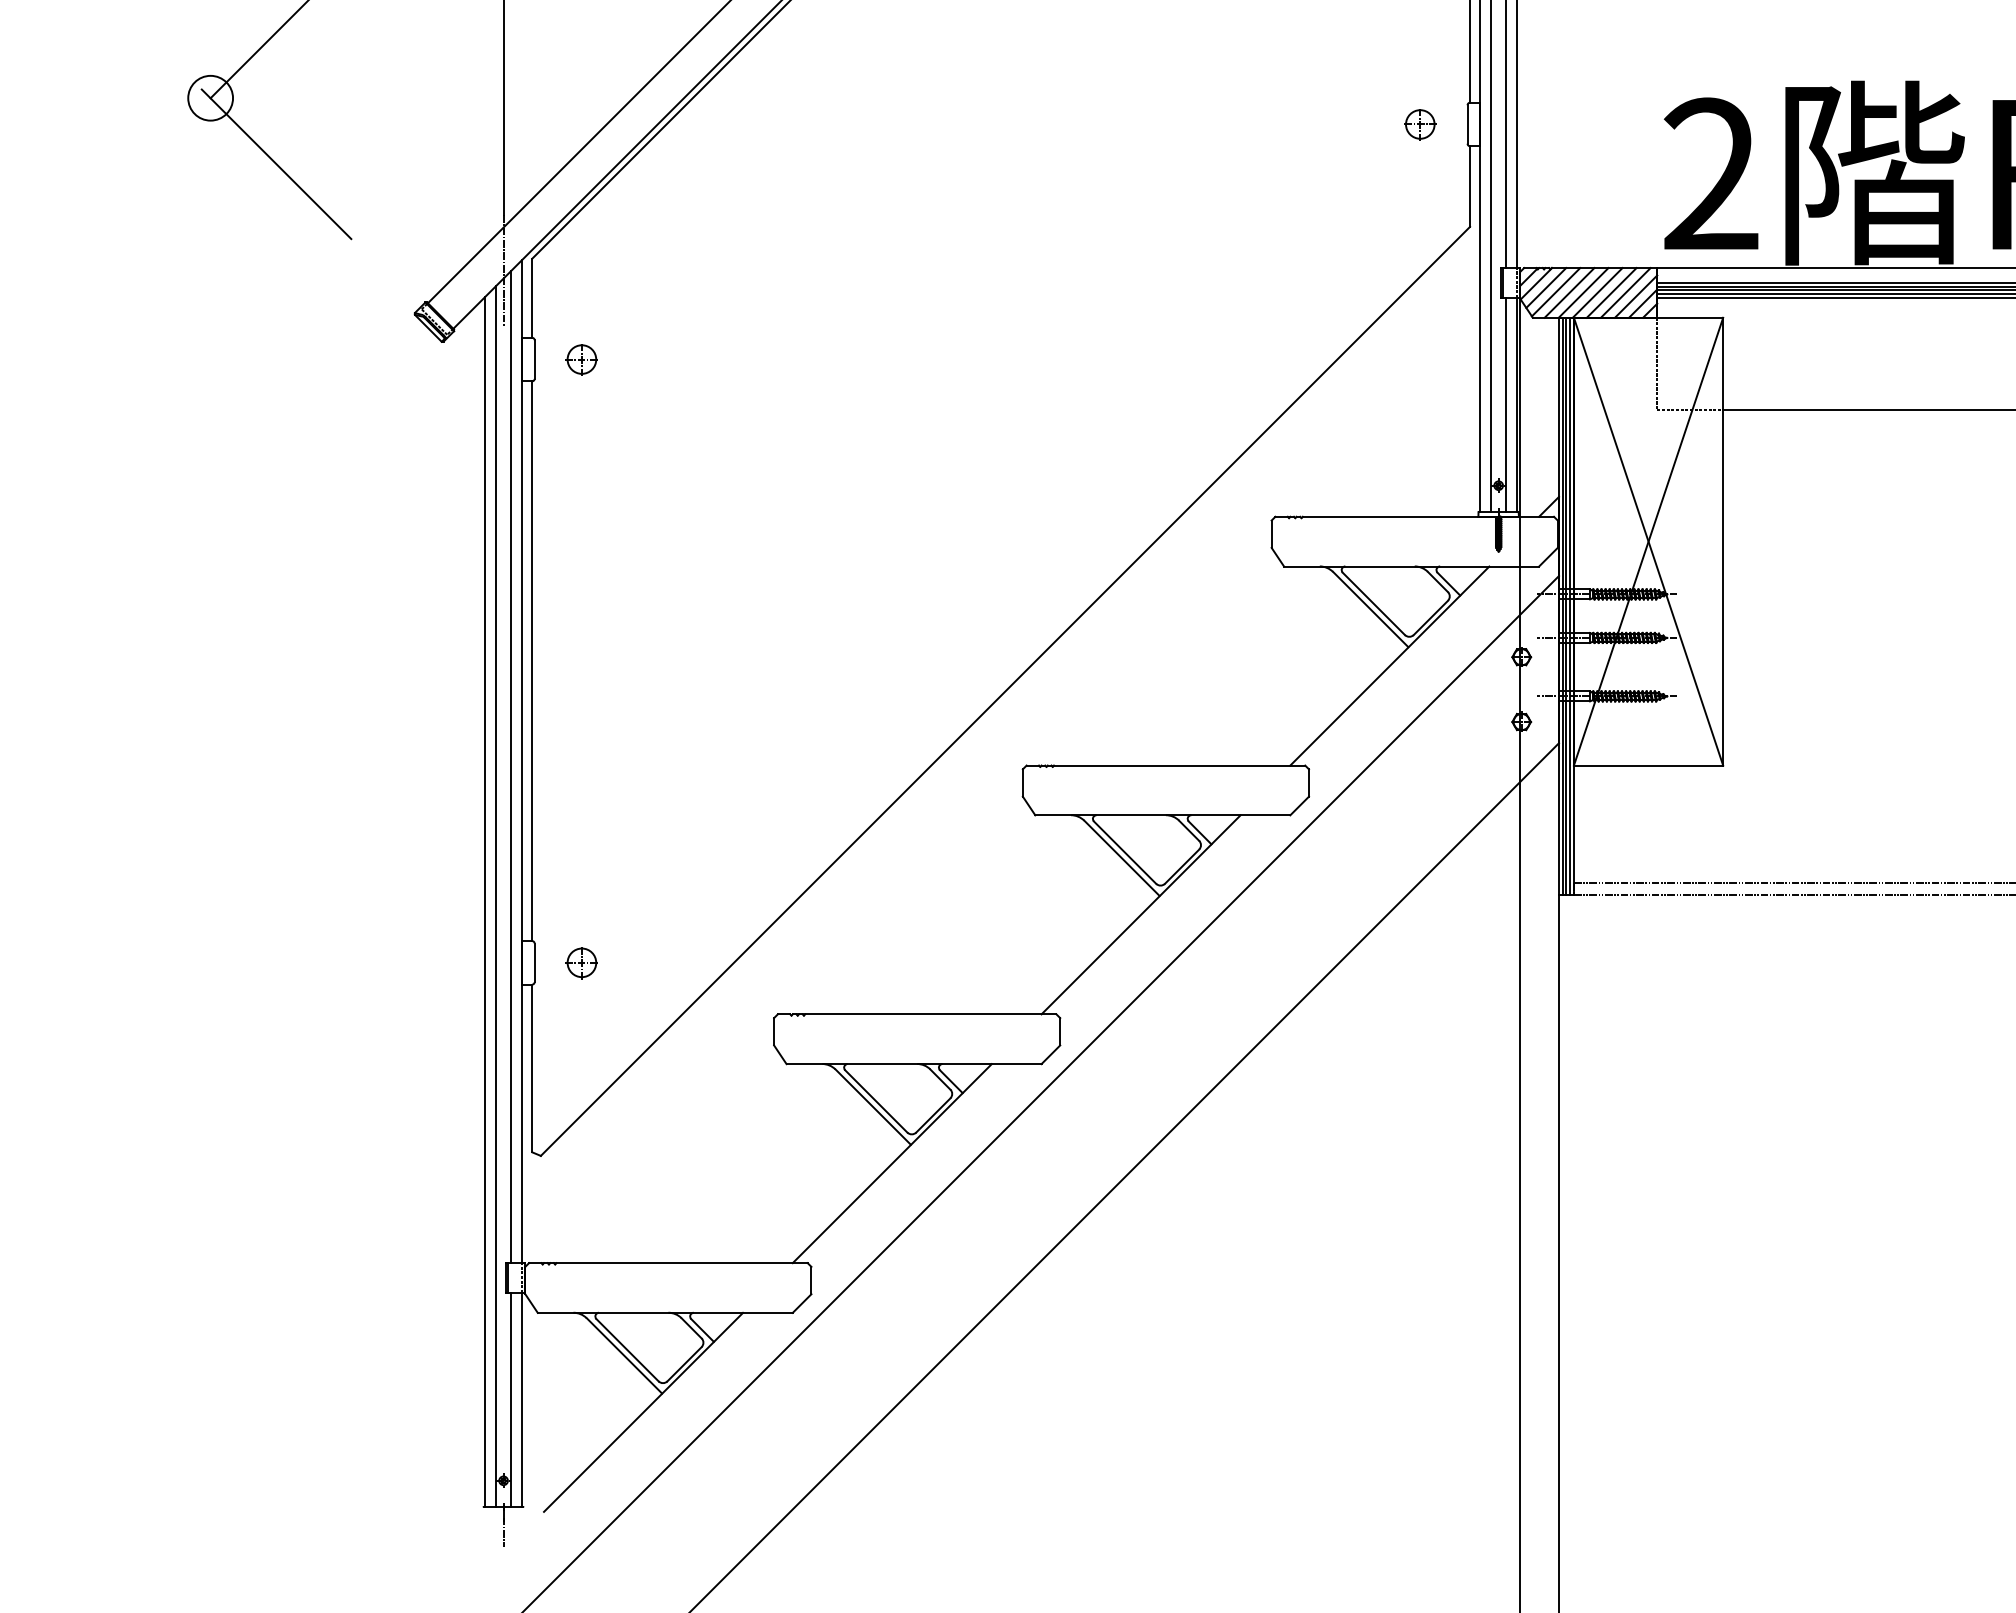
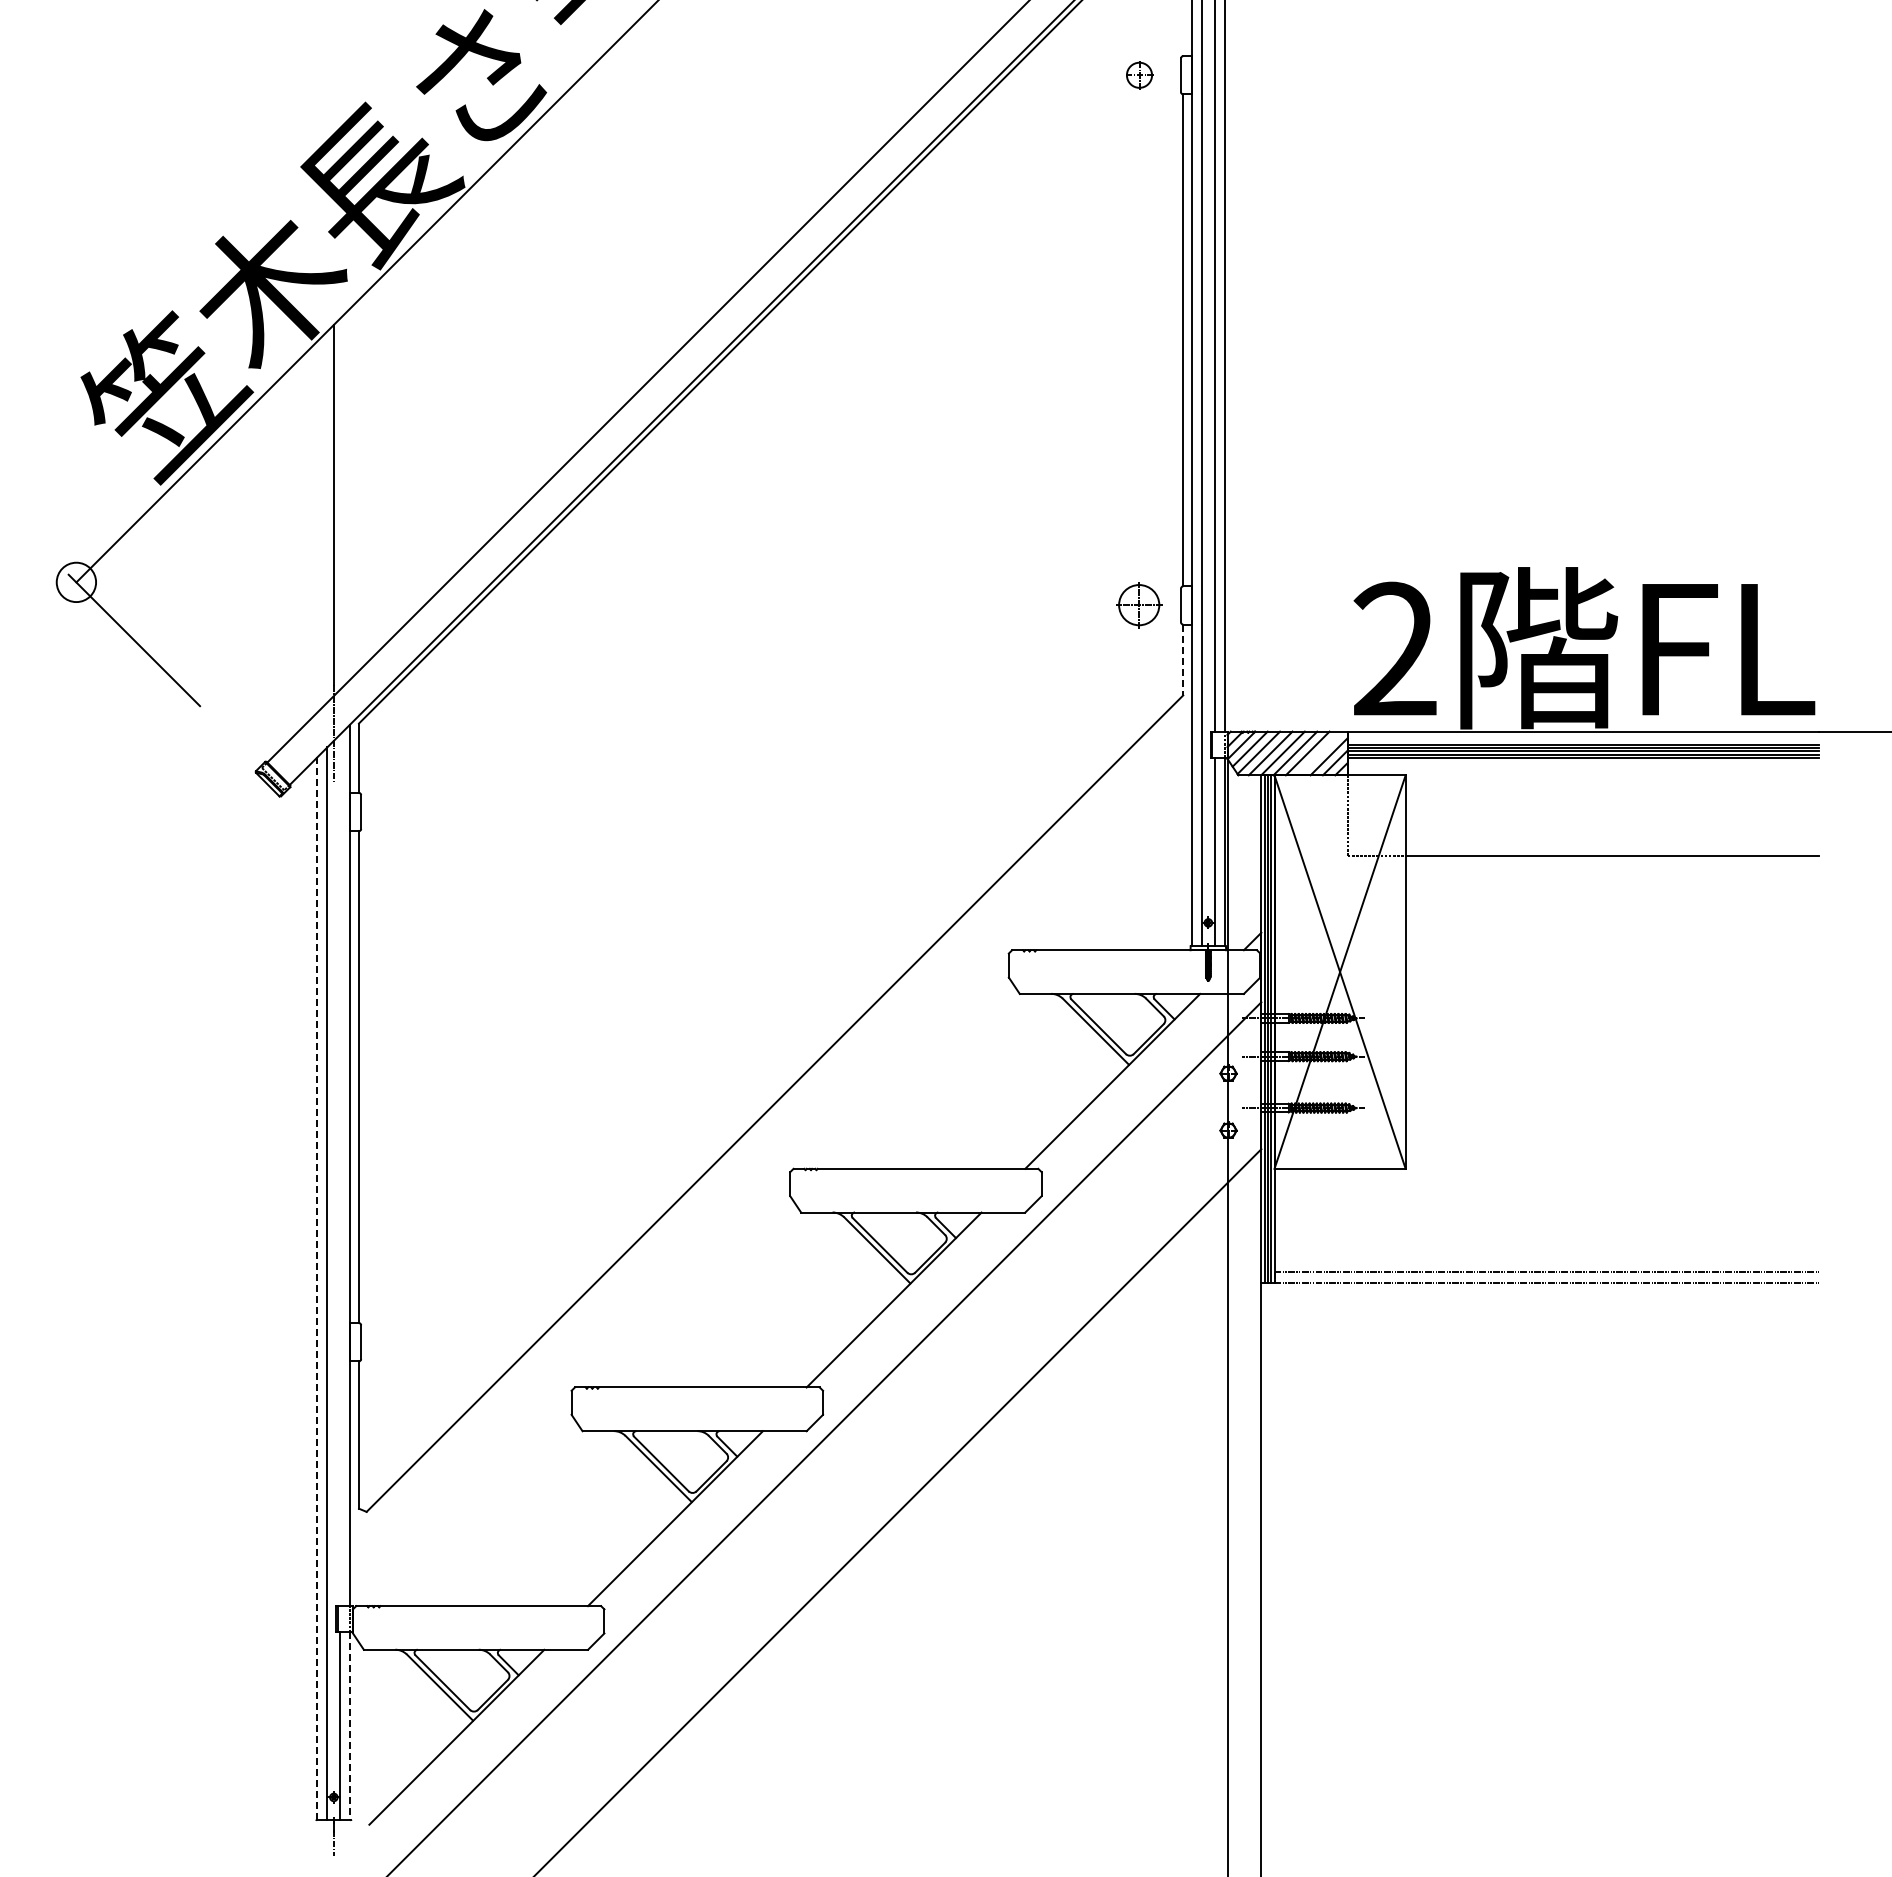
part: (1420, 124) -> (1139, 605), size x1.6
line: (1470, 187) -> (1183, 660), solid -> dashed
line: (1625, 292) -> (1319, 753), removed
part: (581, 360) -> (402, 812), removed
line: (511, 767) -> (340, 1170), removed
line: (484, 901) -> (317, 1288), solid -> dashed
part: (581, 963) -> (402, 1342), removed
line: (522, 1400) -> (350, 1726), solid -> dashed

